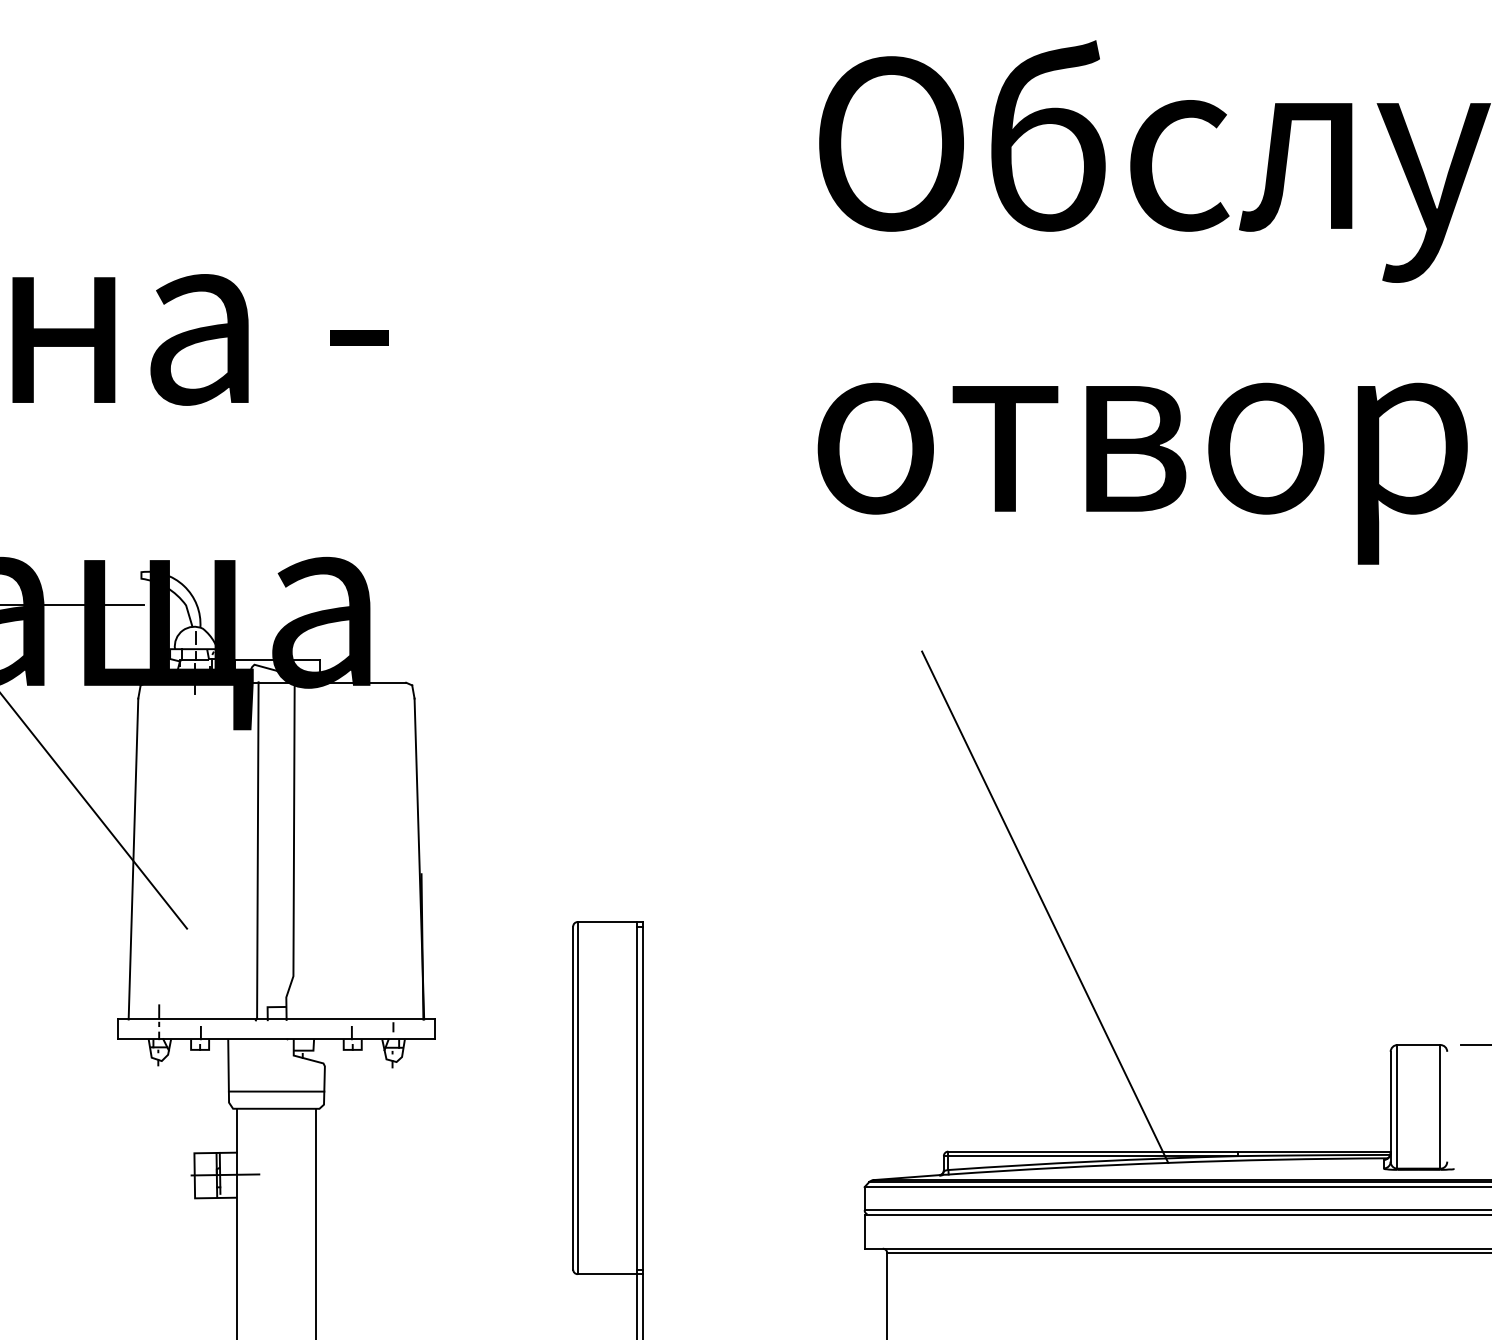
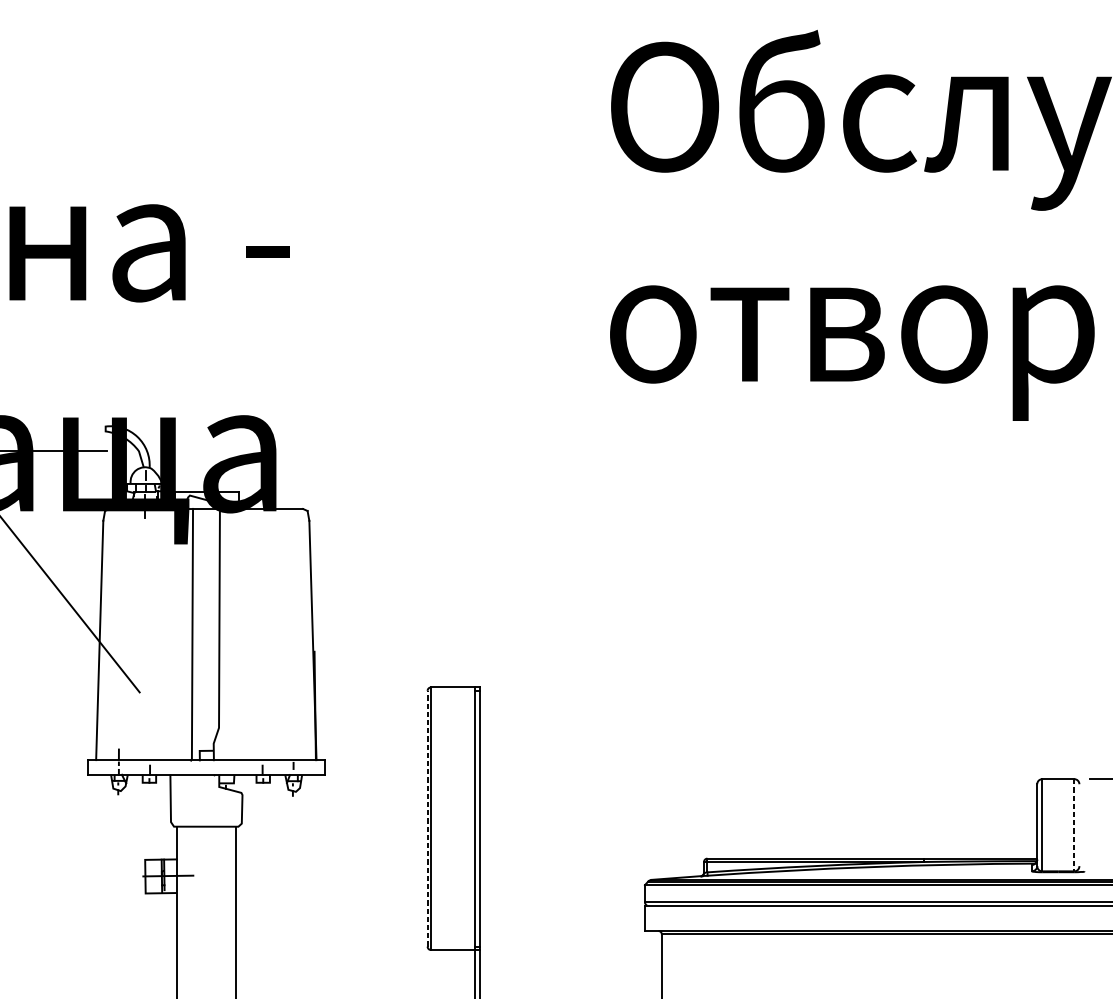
line: (1045, 906) -> (779, 675), removed
line: (276, 1091) -> (206, 813), removed
line: (573, 1098) -> (427, 819), solid -> dashed
line: (1440, 1106) -> (1074, 824), solid -> dashed

